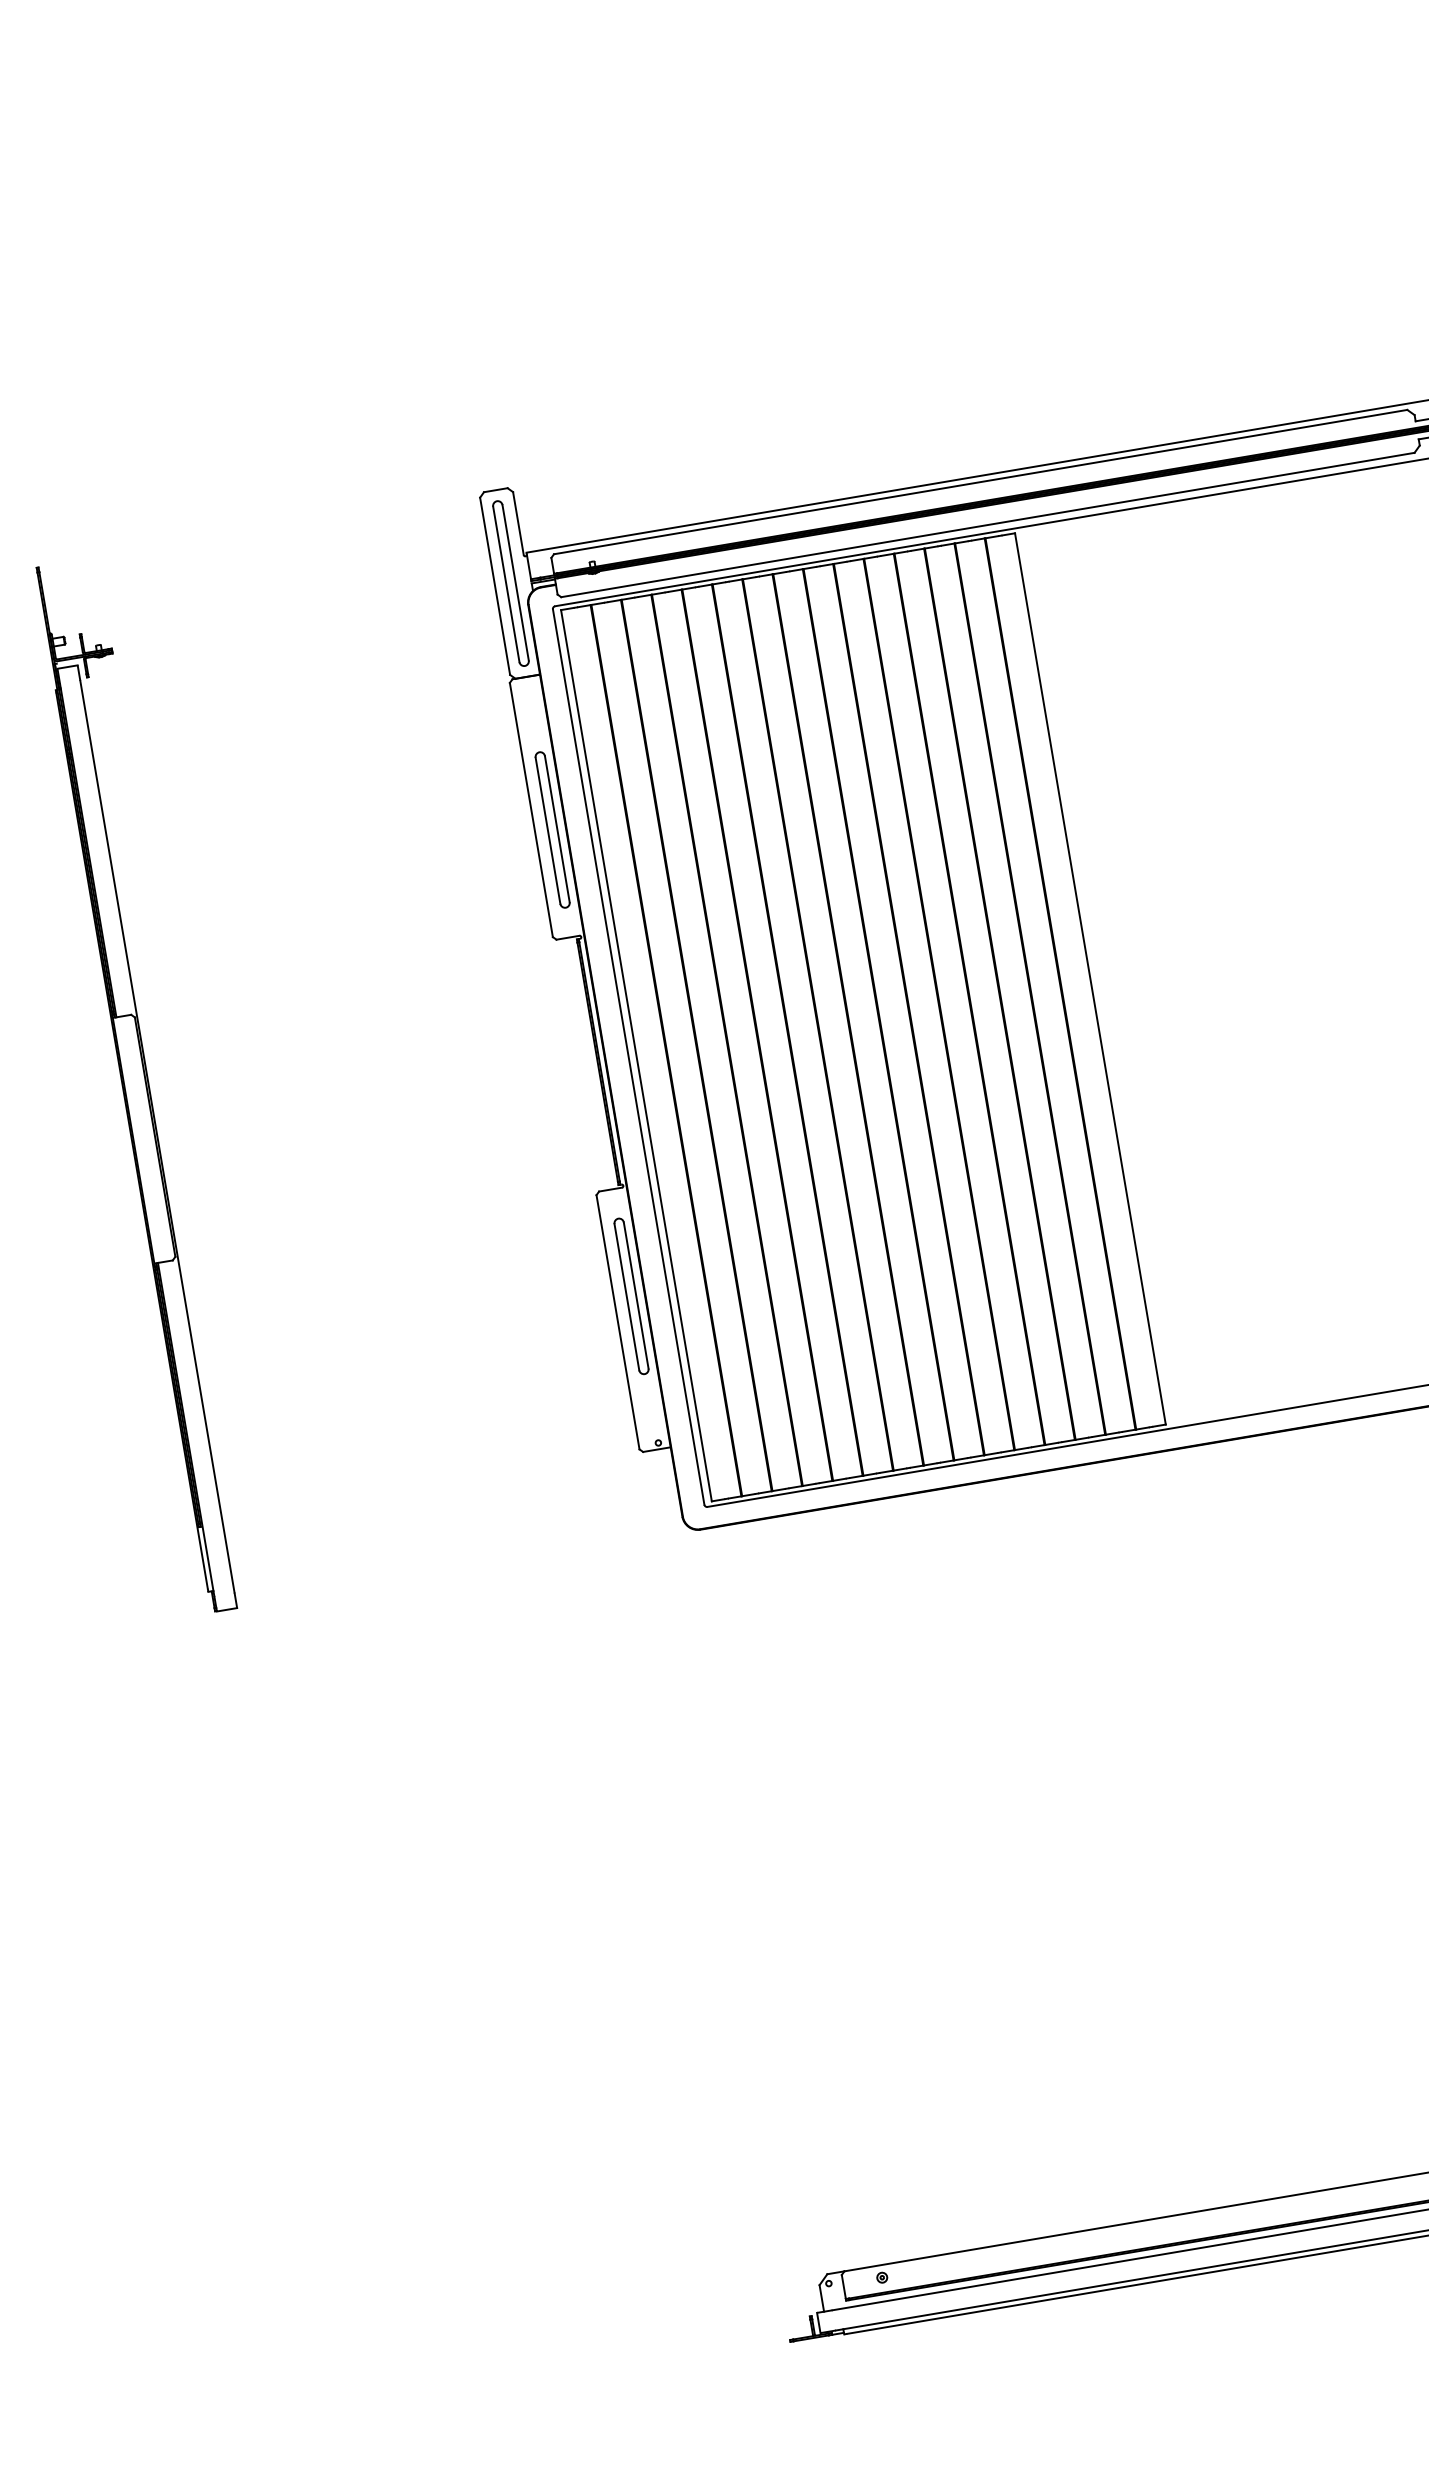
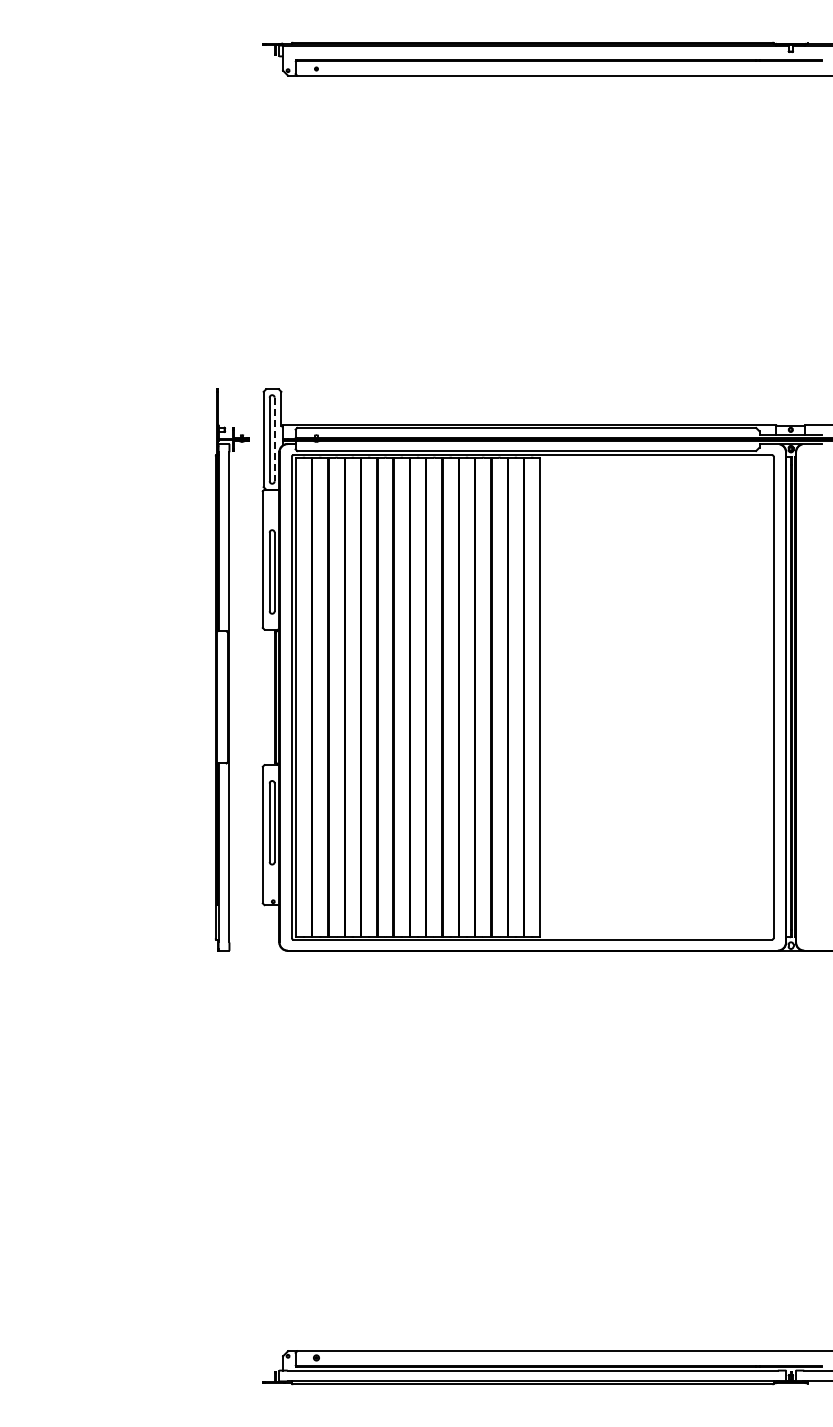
line: (515, 582) -> (274, 439), solid -> dashed
part: (154, 1083) -> (232, 669), moved

